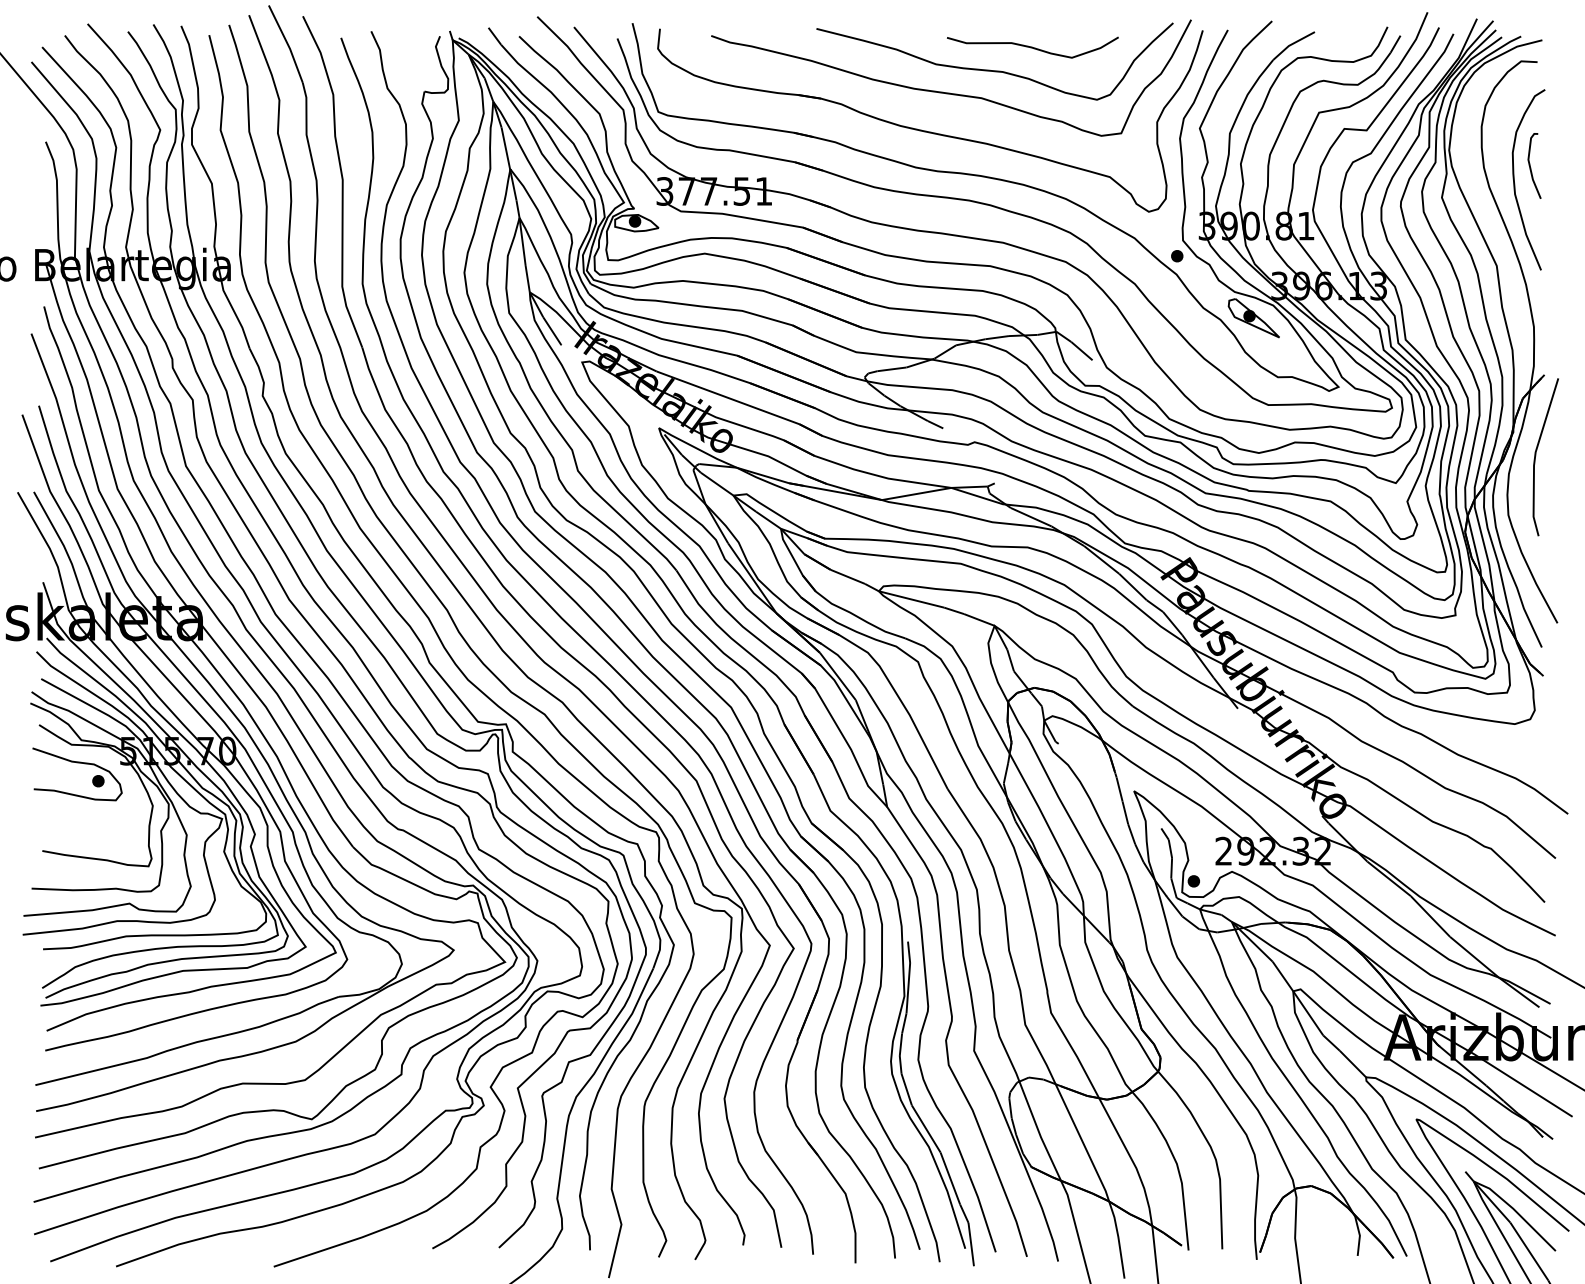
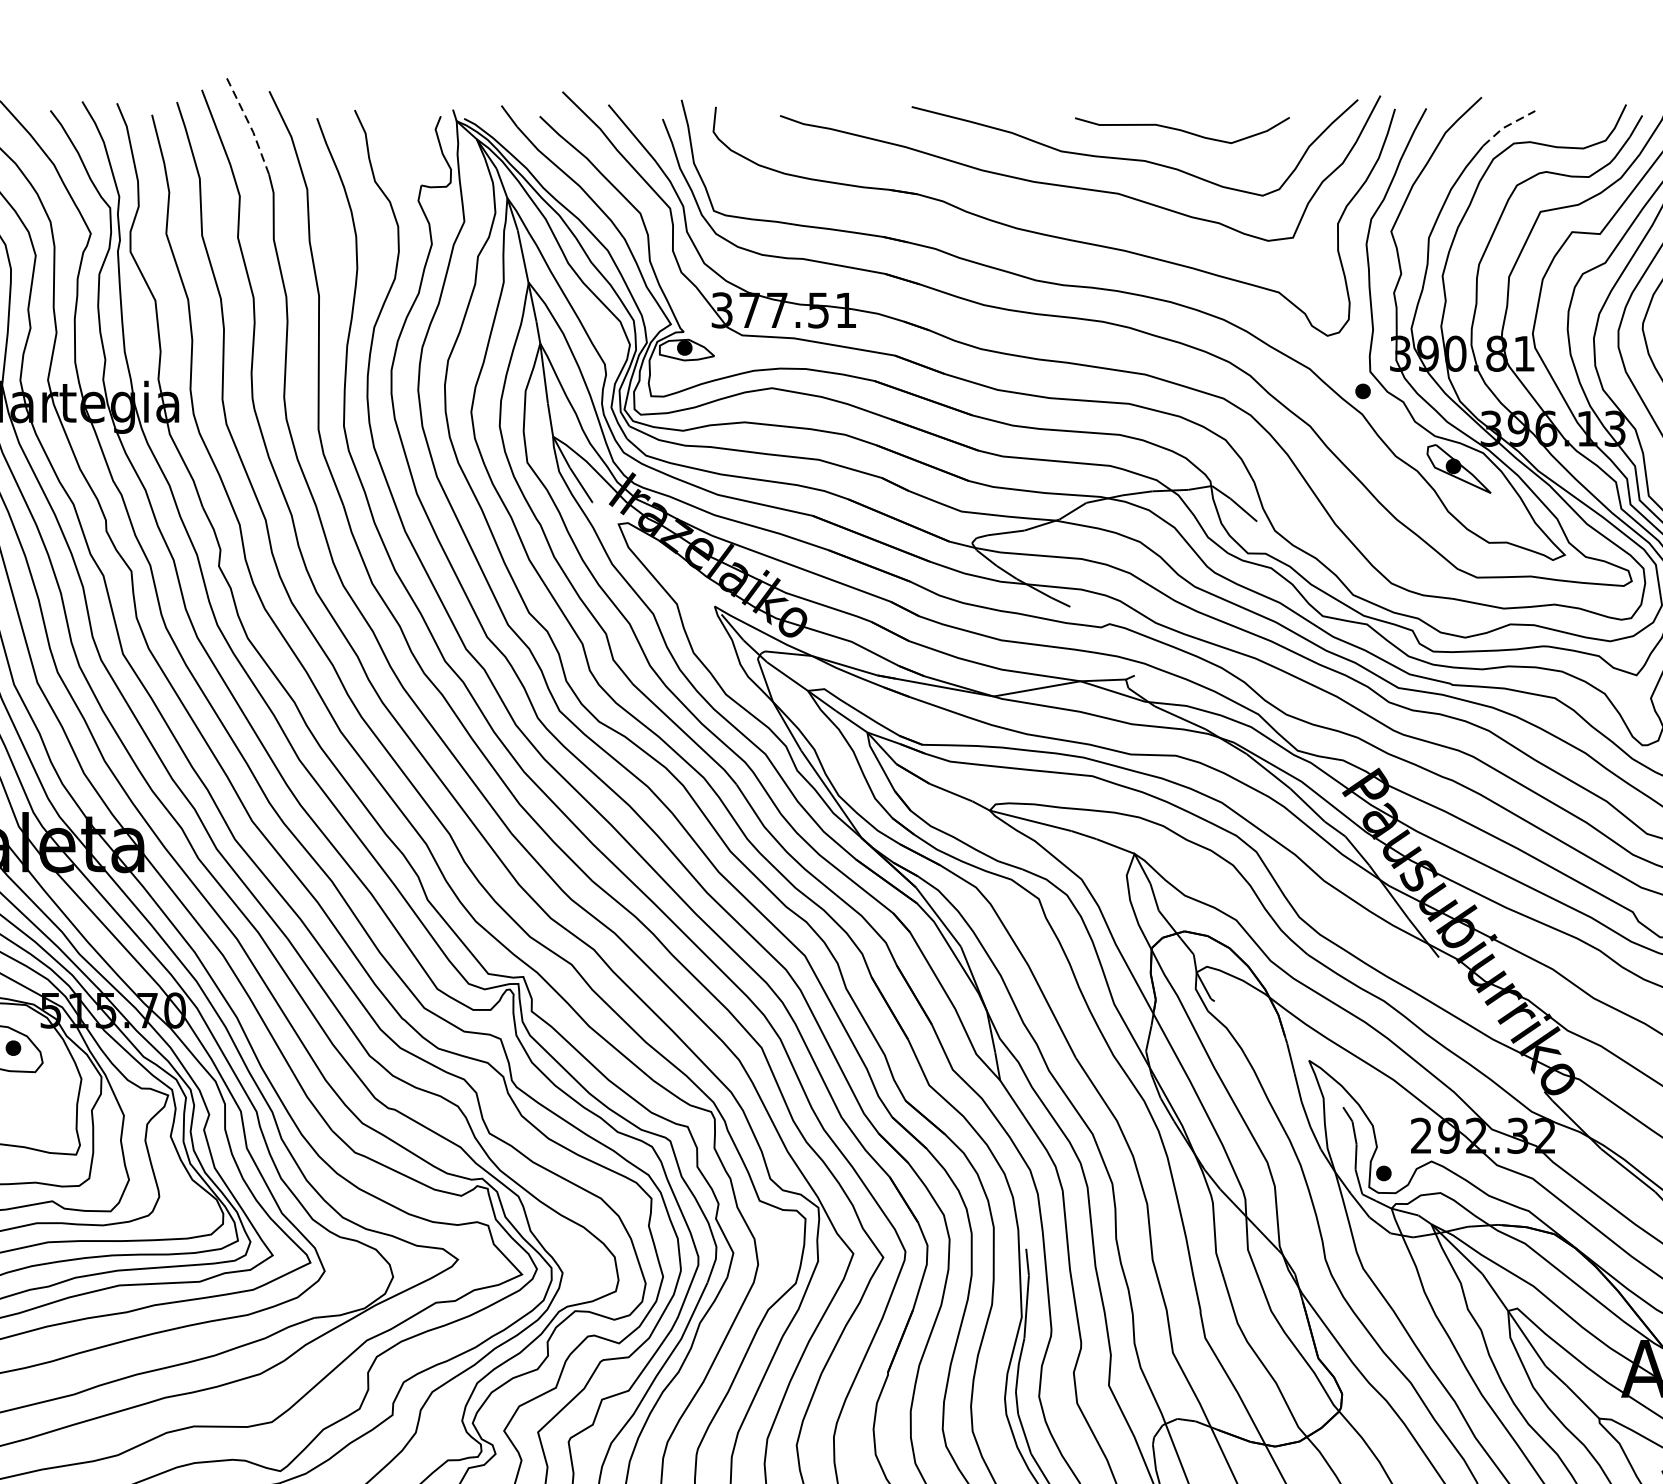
line: (287, 43) -> (249, 125), solid -> dashed
line: (1292, 44) -> (1507, 126), solid -> dashed

